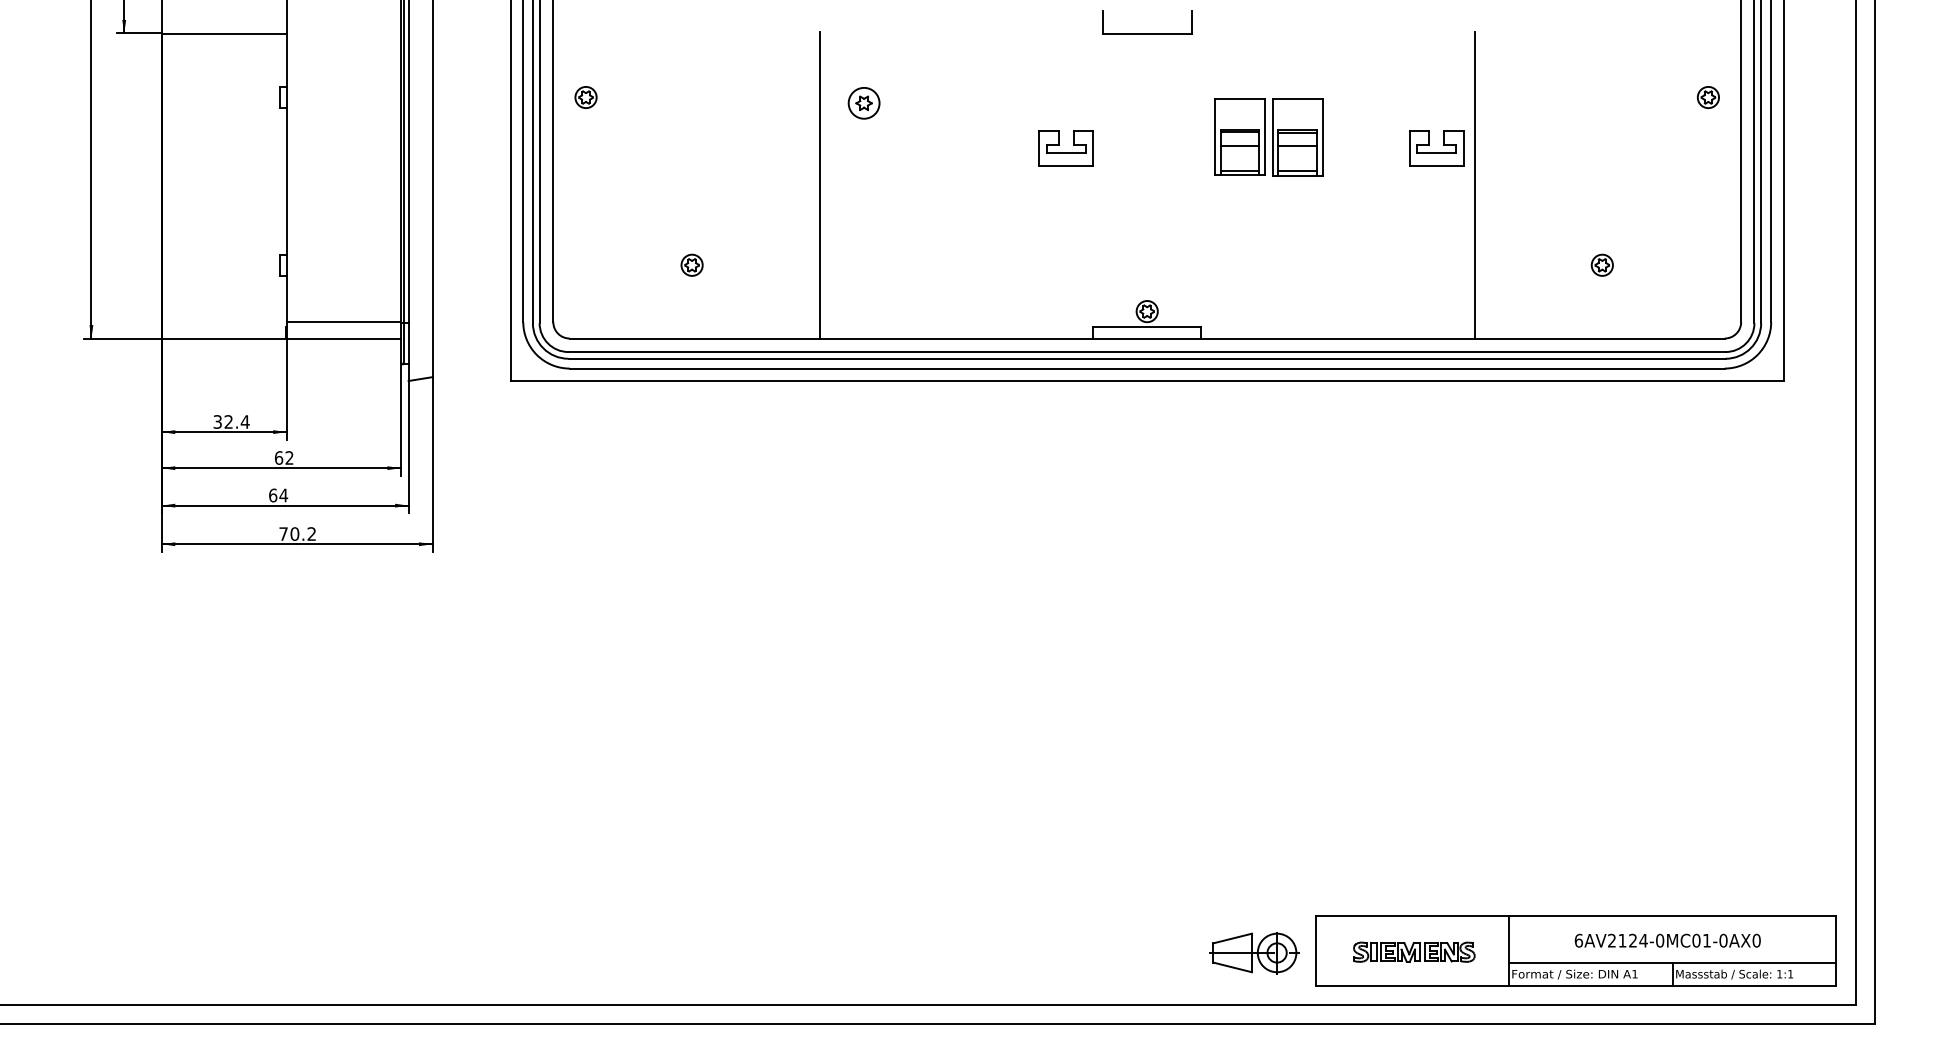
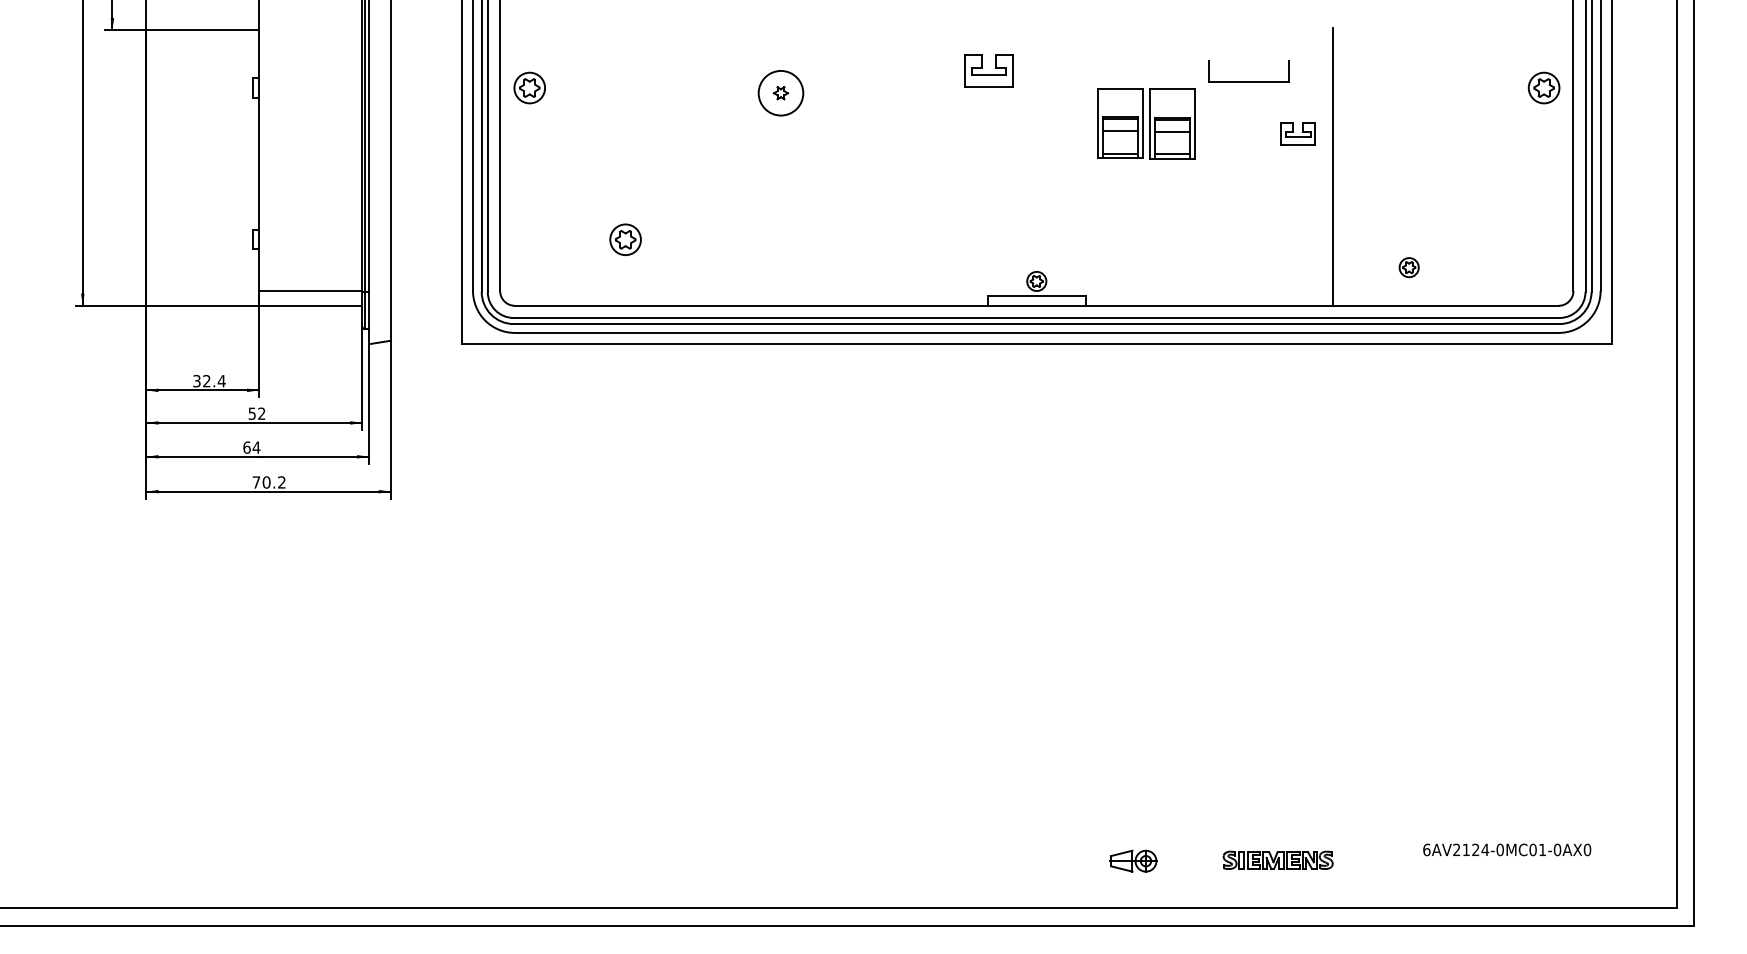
part: (1147, 33) -> (1249, 81), moved
part: (585, 97) -> (529, 88), size x1.6
part: (1707, 97) -> (1543, 88), size x1.6
circle: (863, 102) -> (780, 92), size x1.6
part: (1065, 148) -> (988, 70), moved
part: (1436, 148) -> (1298, 134), size x0.7
line: (819, 184) -> (740, 166), removed
part: (691, 264) -> (625, 238), size x1.6
part: (1601, 264) -> (1408, 266), moved
text: (279, 457) -> (252, 413), 62 -> 52
part: (1575, 950) -> (1423, 858), removed
part: (1254, 953) -> (1133, 861), size x0.6

